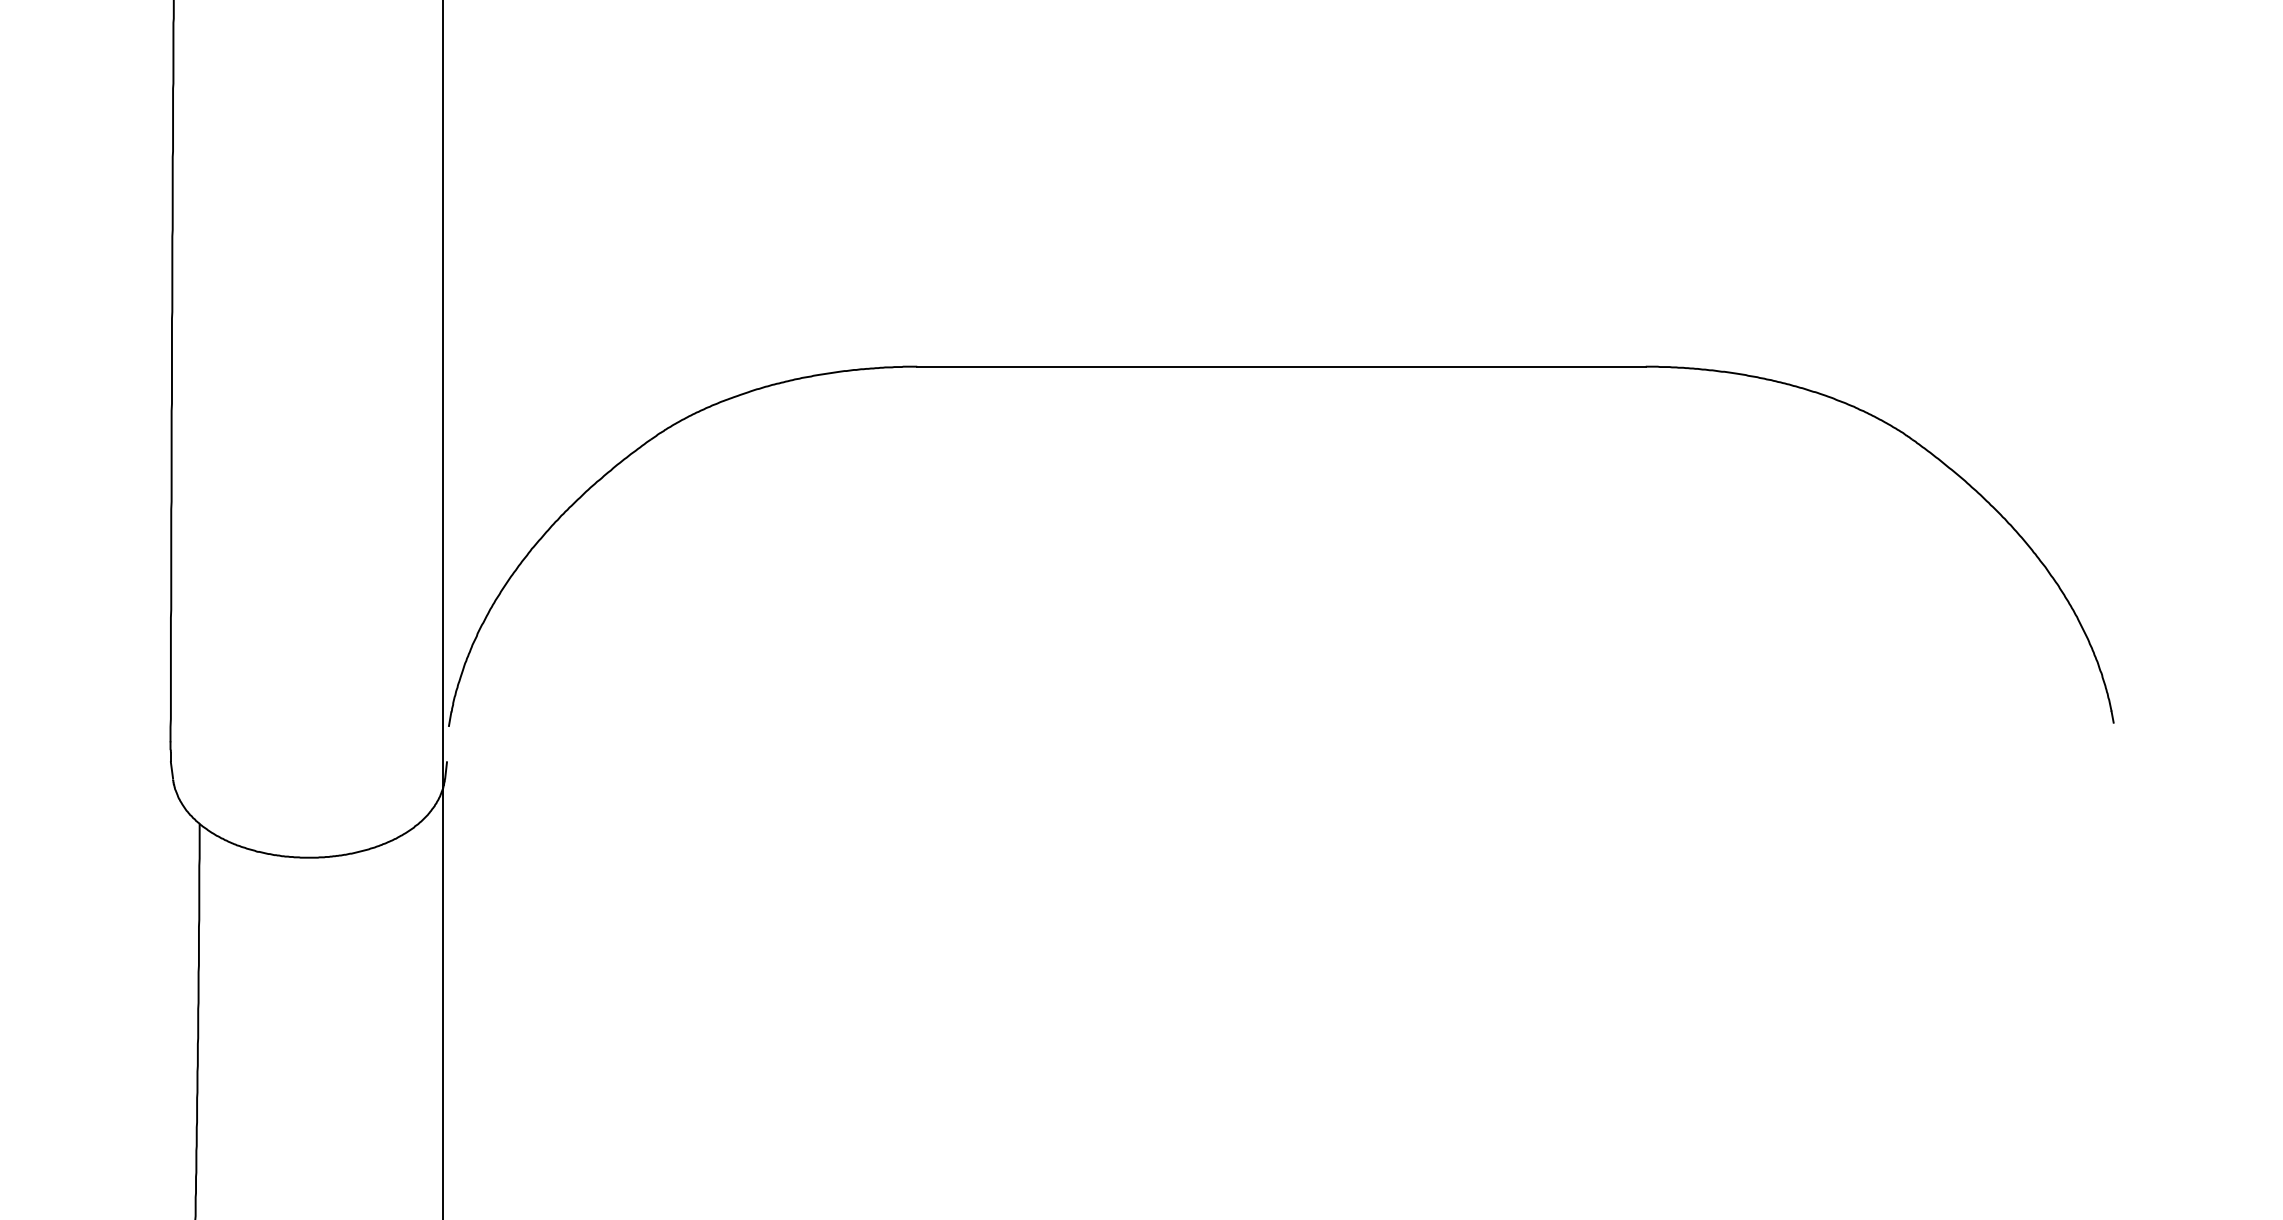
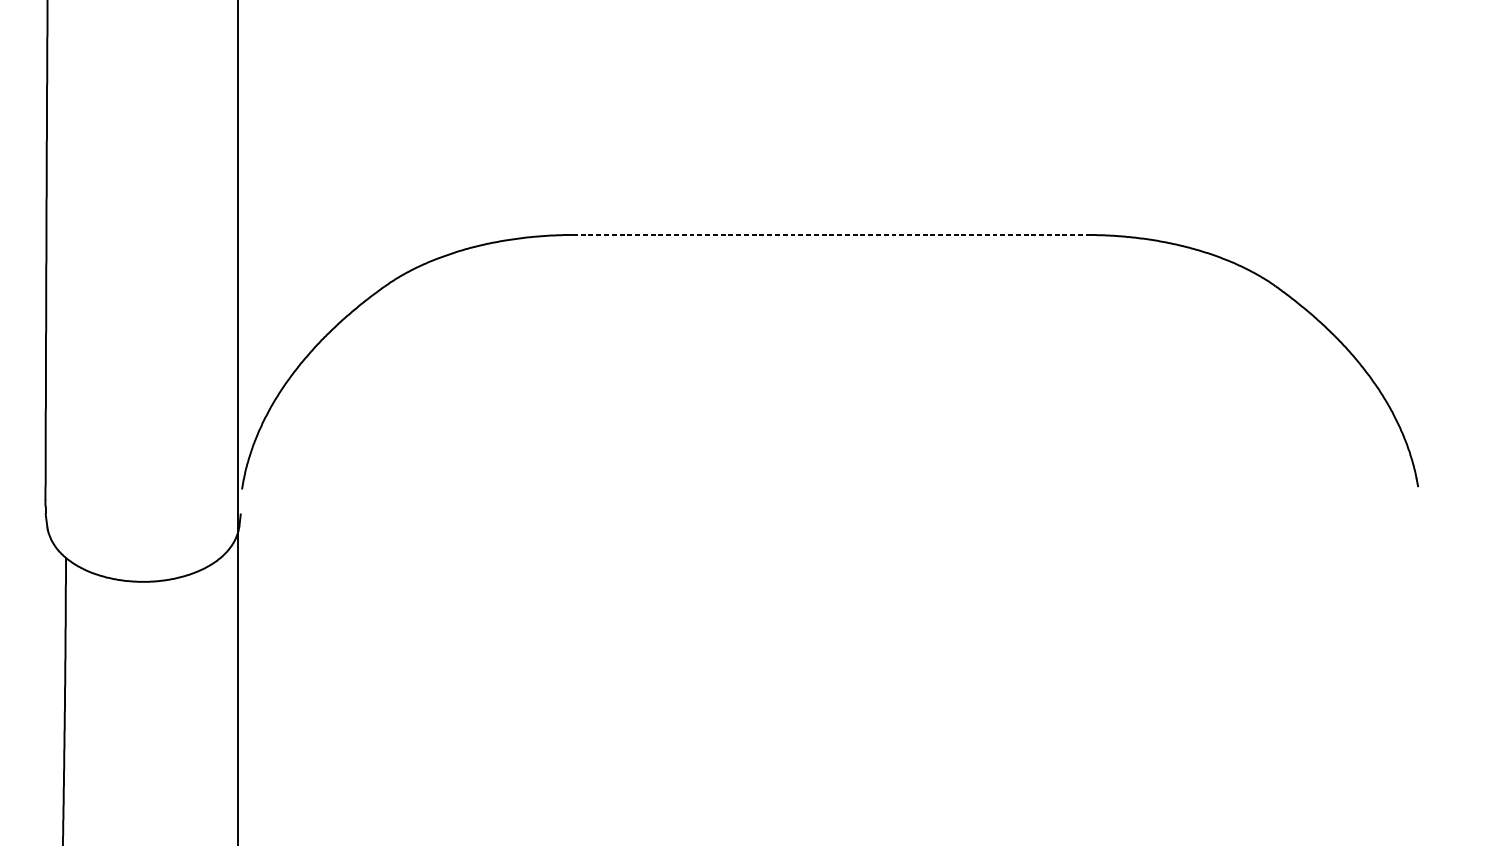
line: (1282, 366) -> (830, 234), solid -> dashed

